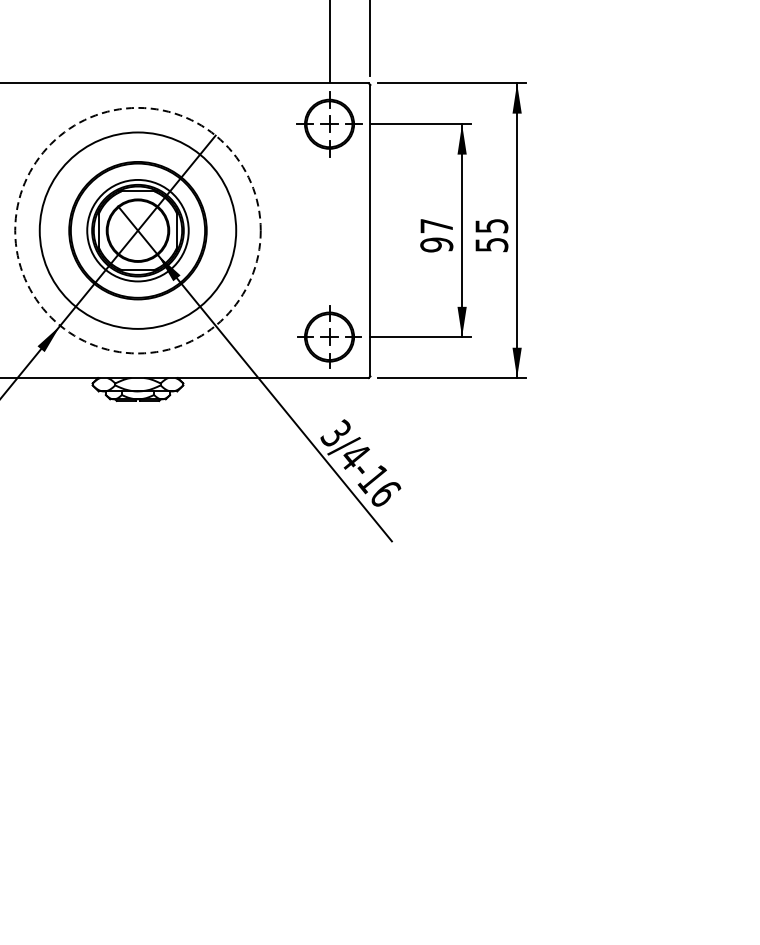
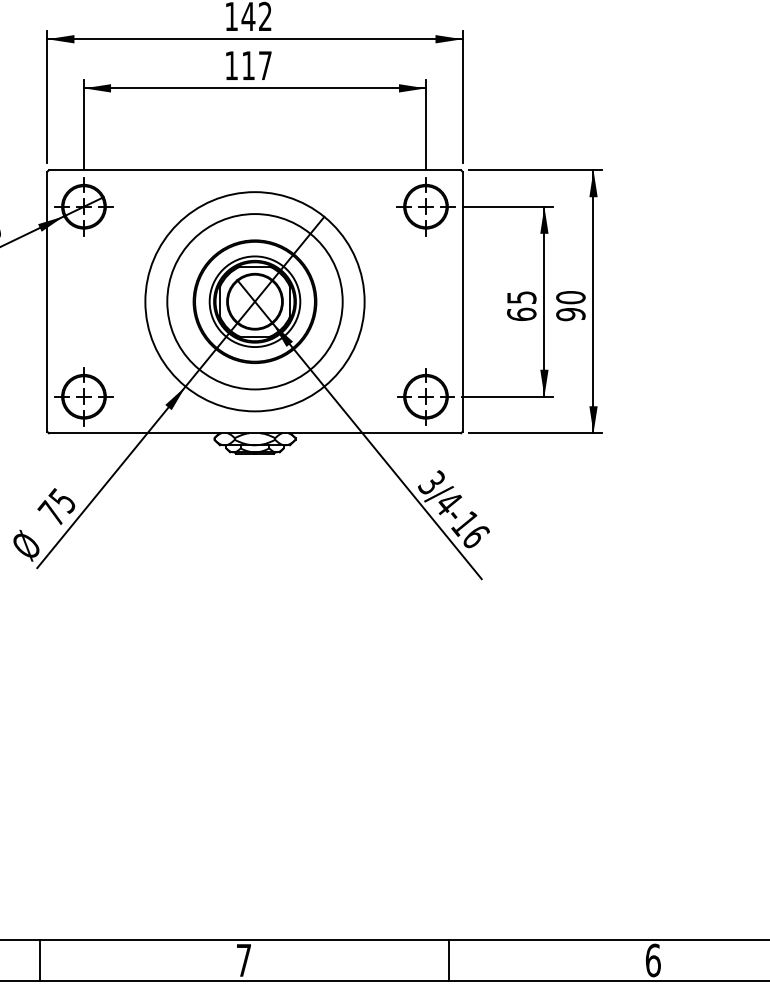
circle: (137, 230) -> (254, 301), dashed -> solid
text: (436, 236) -> (521, 306), 97 -> 65
text: (491, 236) -> (570, 306), 55 -> 90

